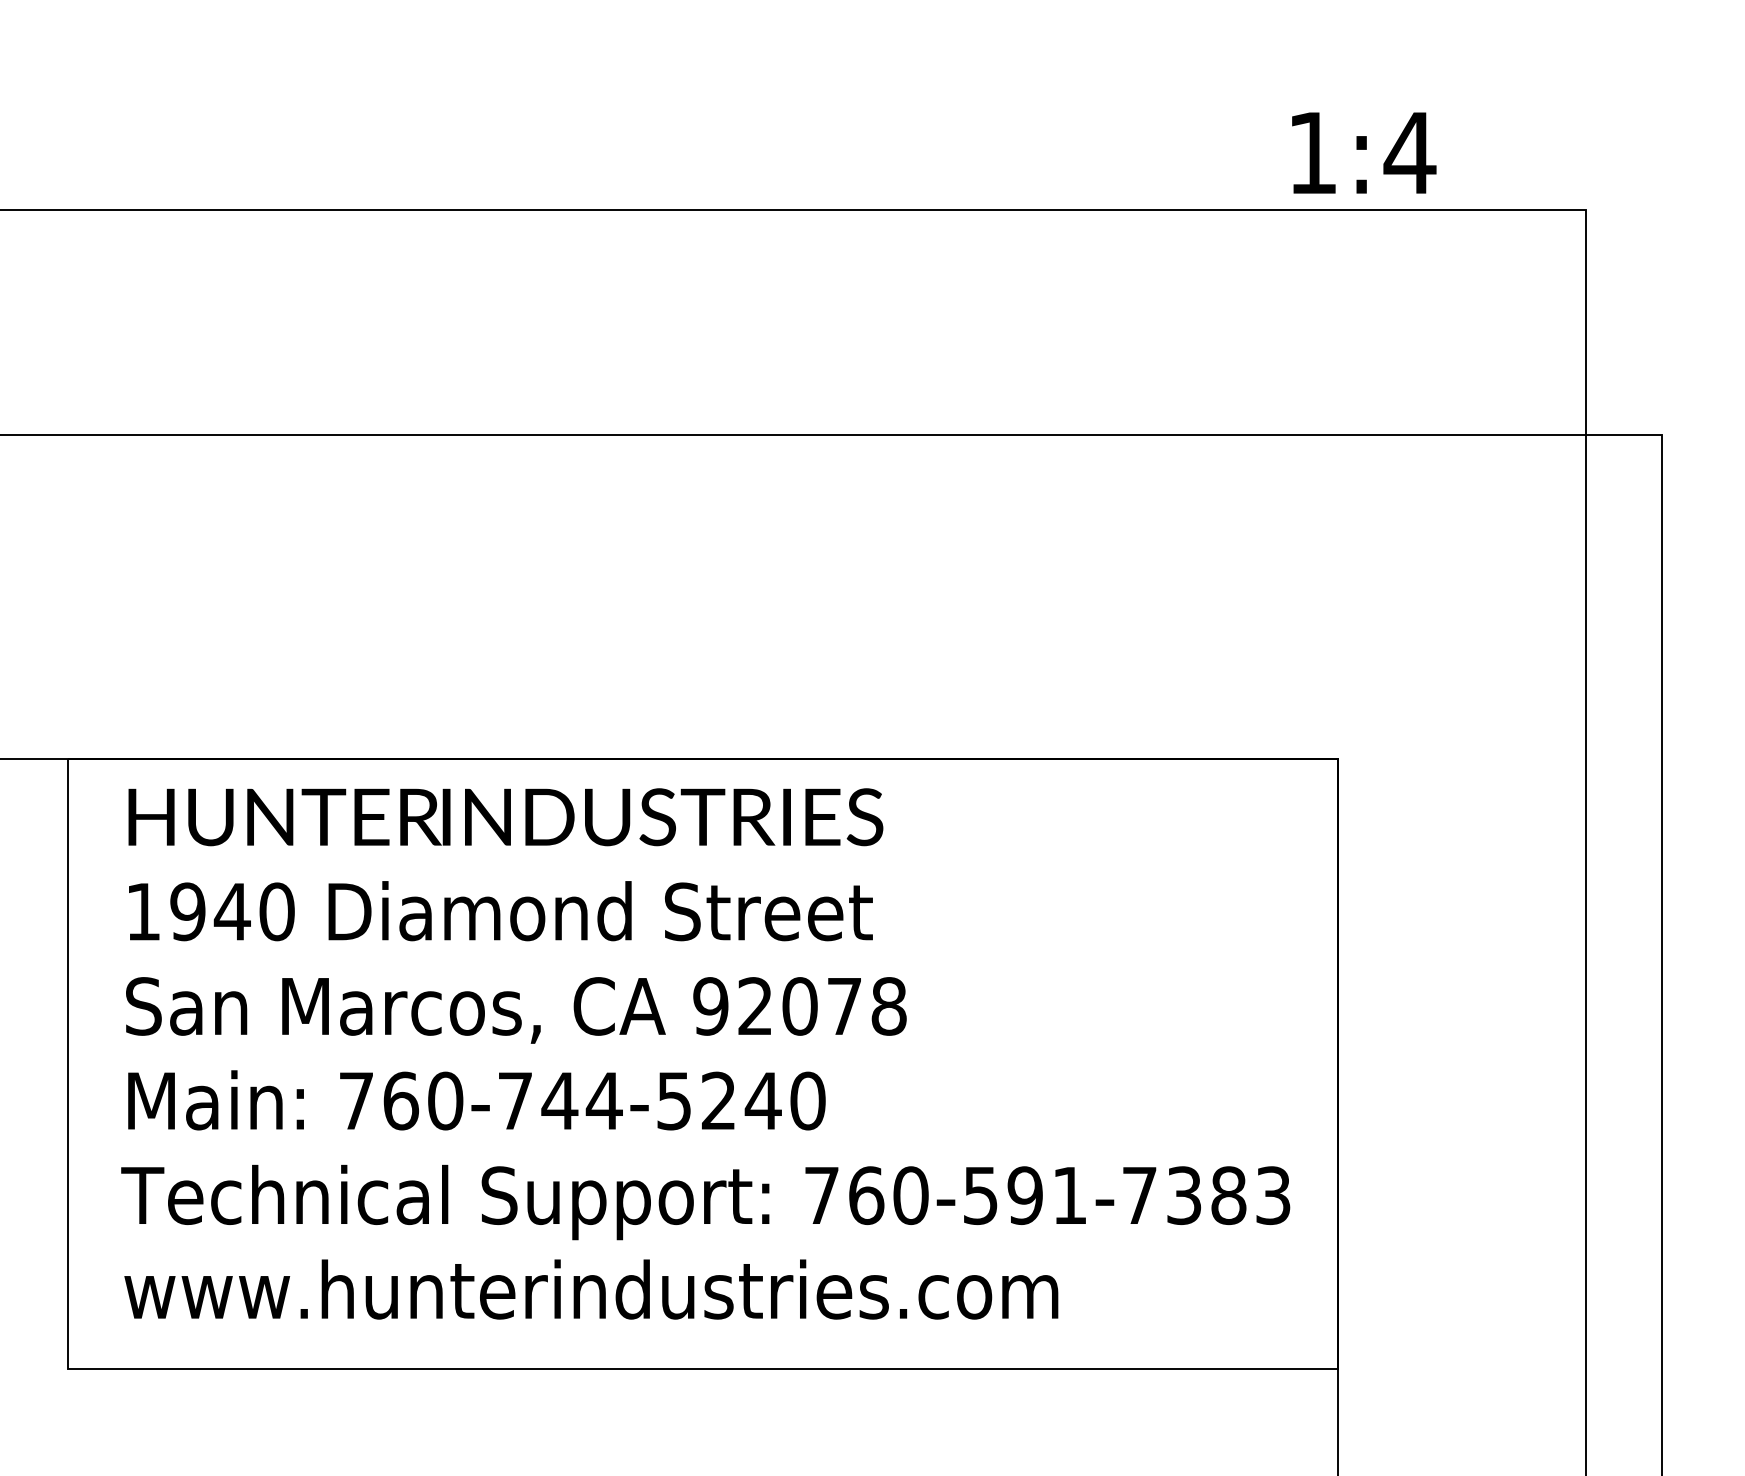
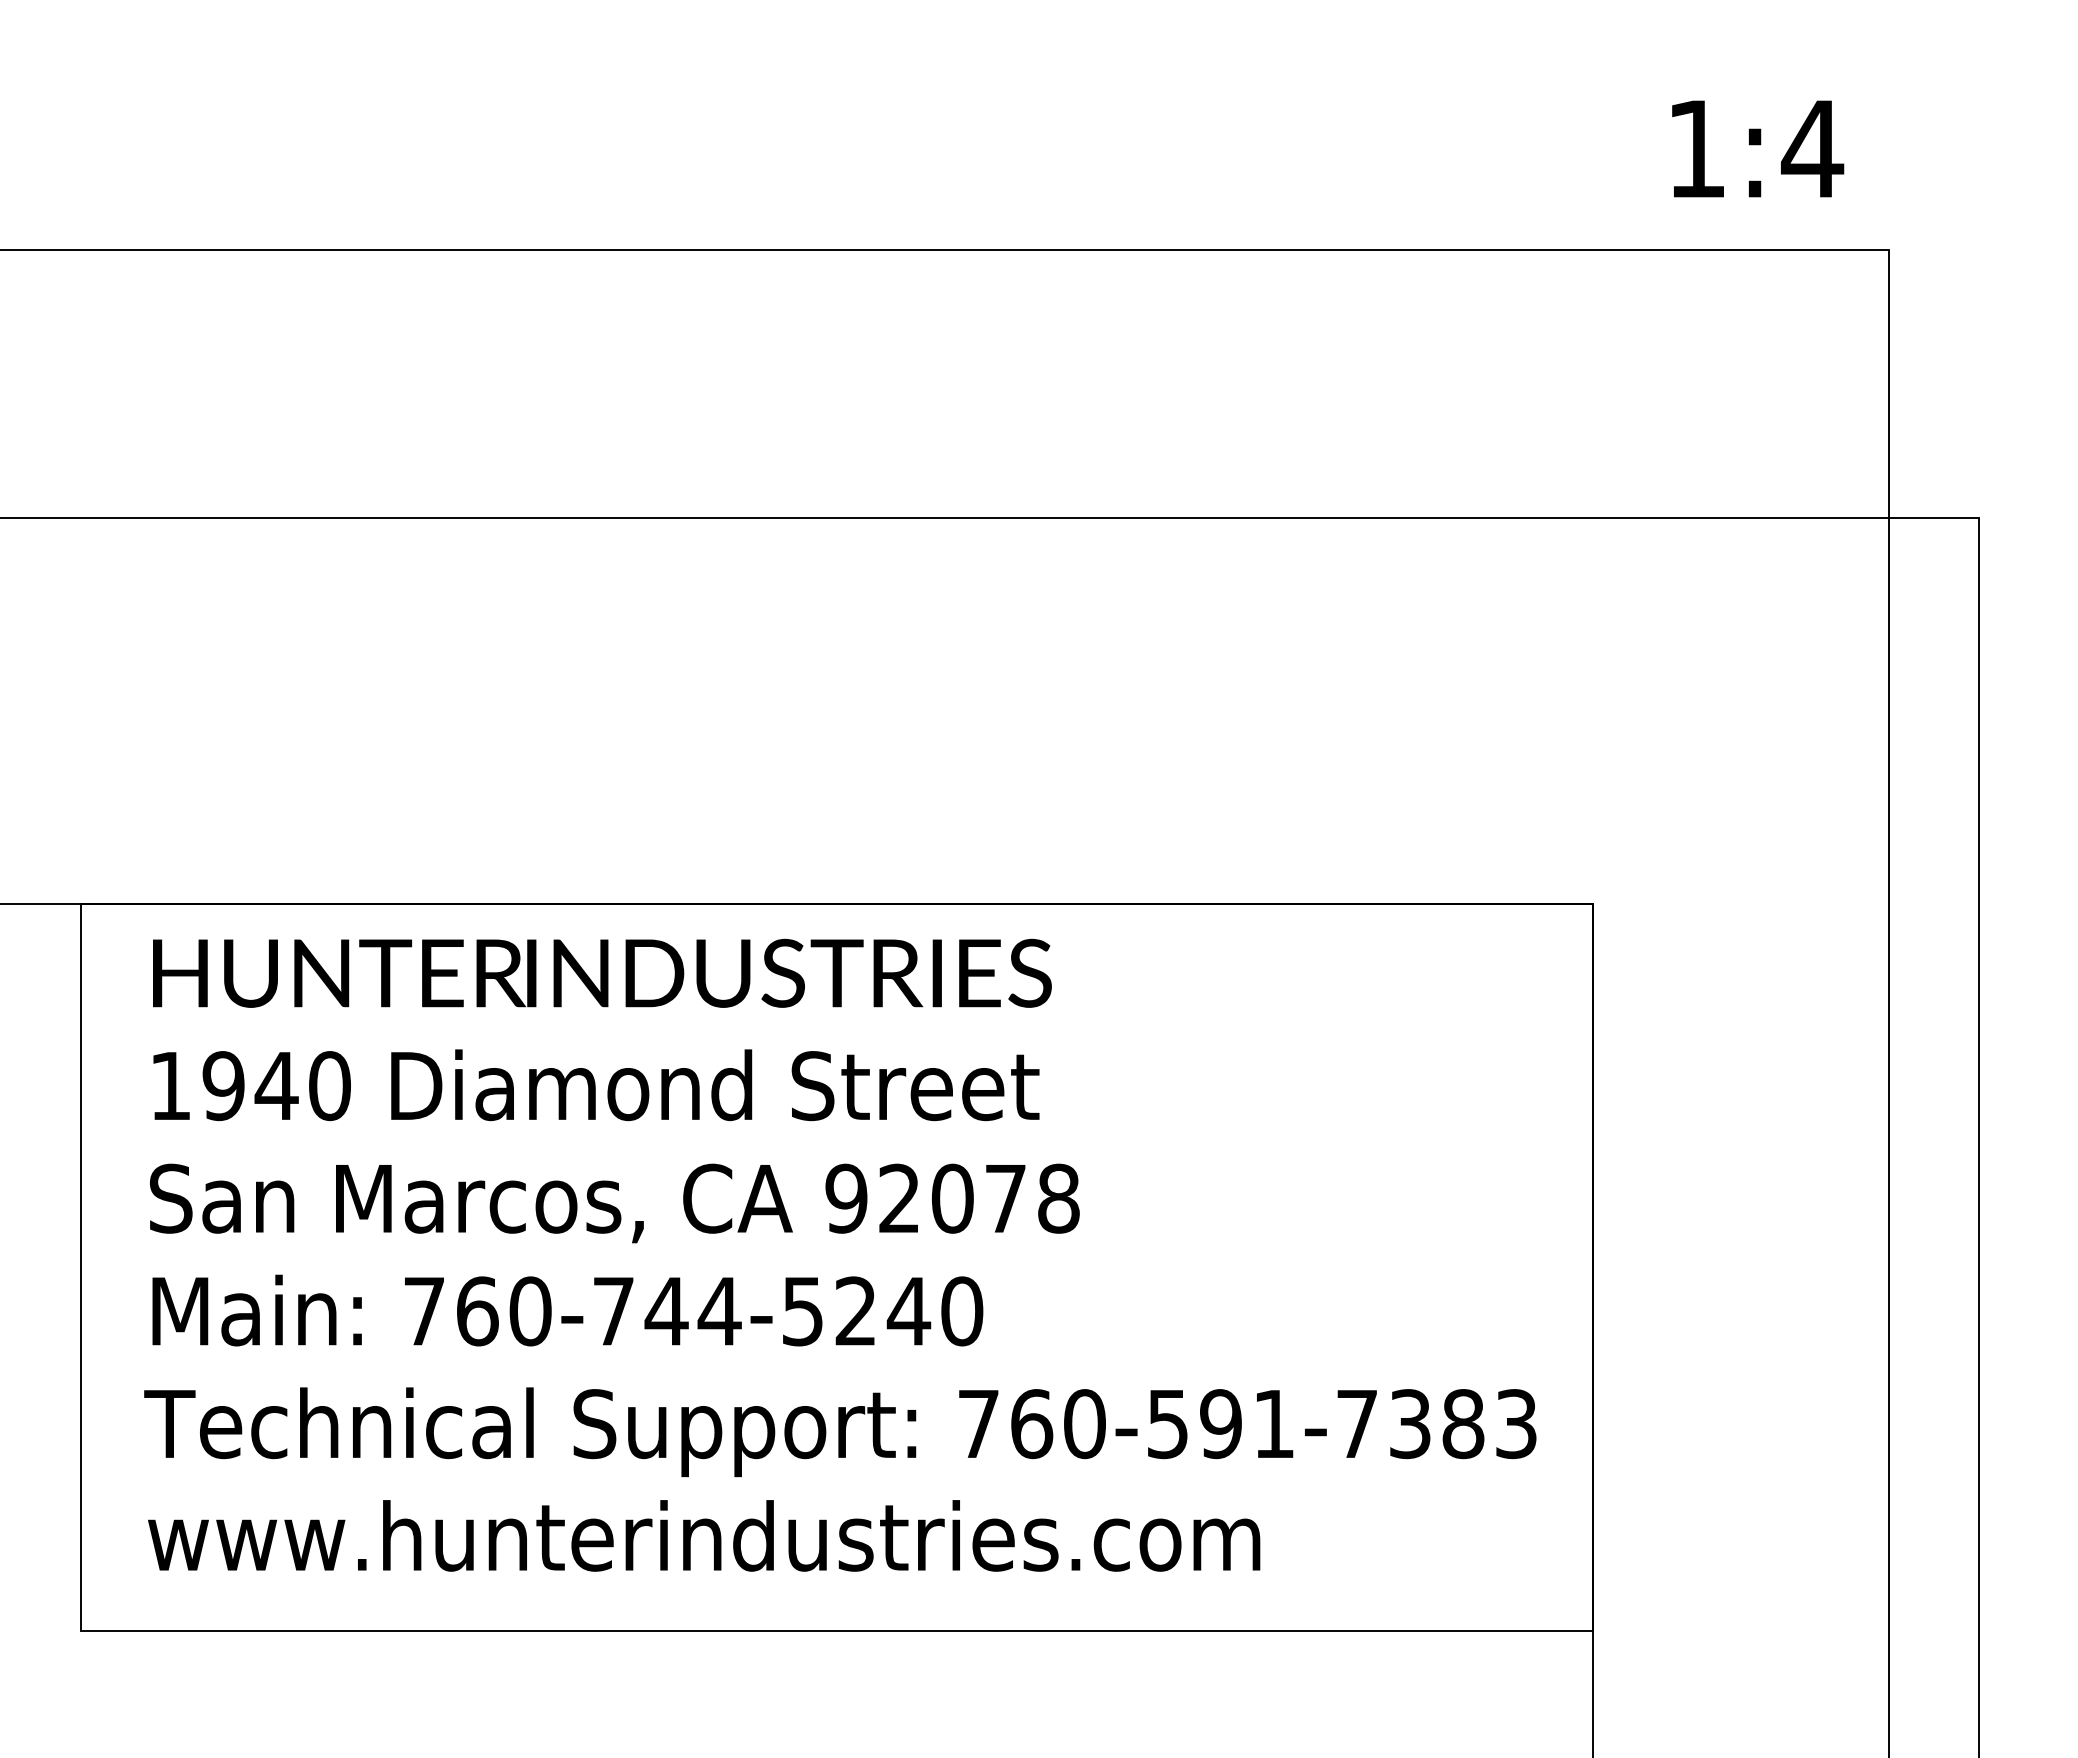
text: (1364, 152) -> (1758, 148), moved

